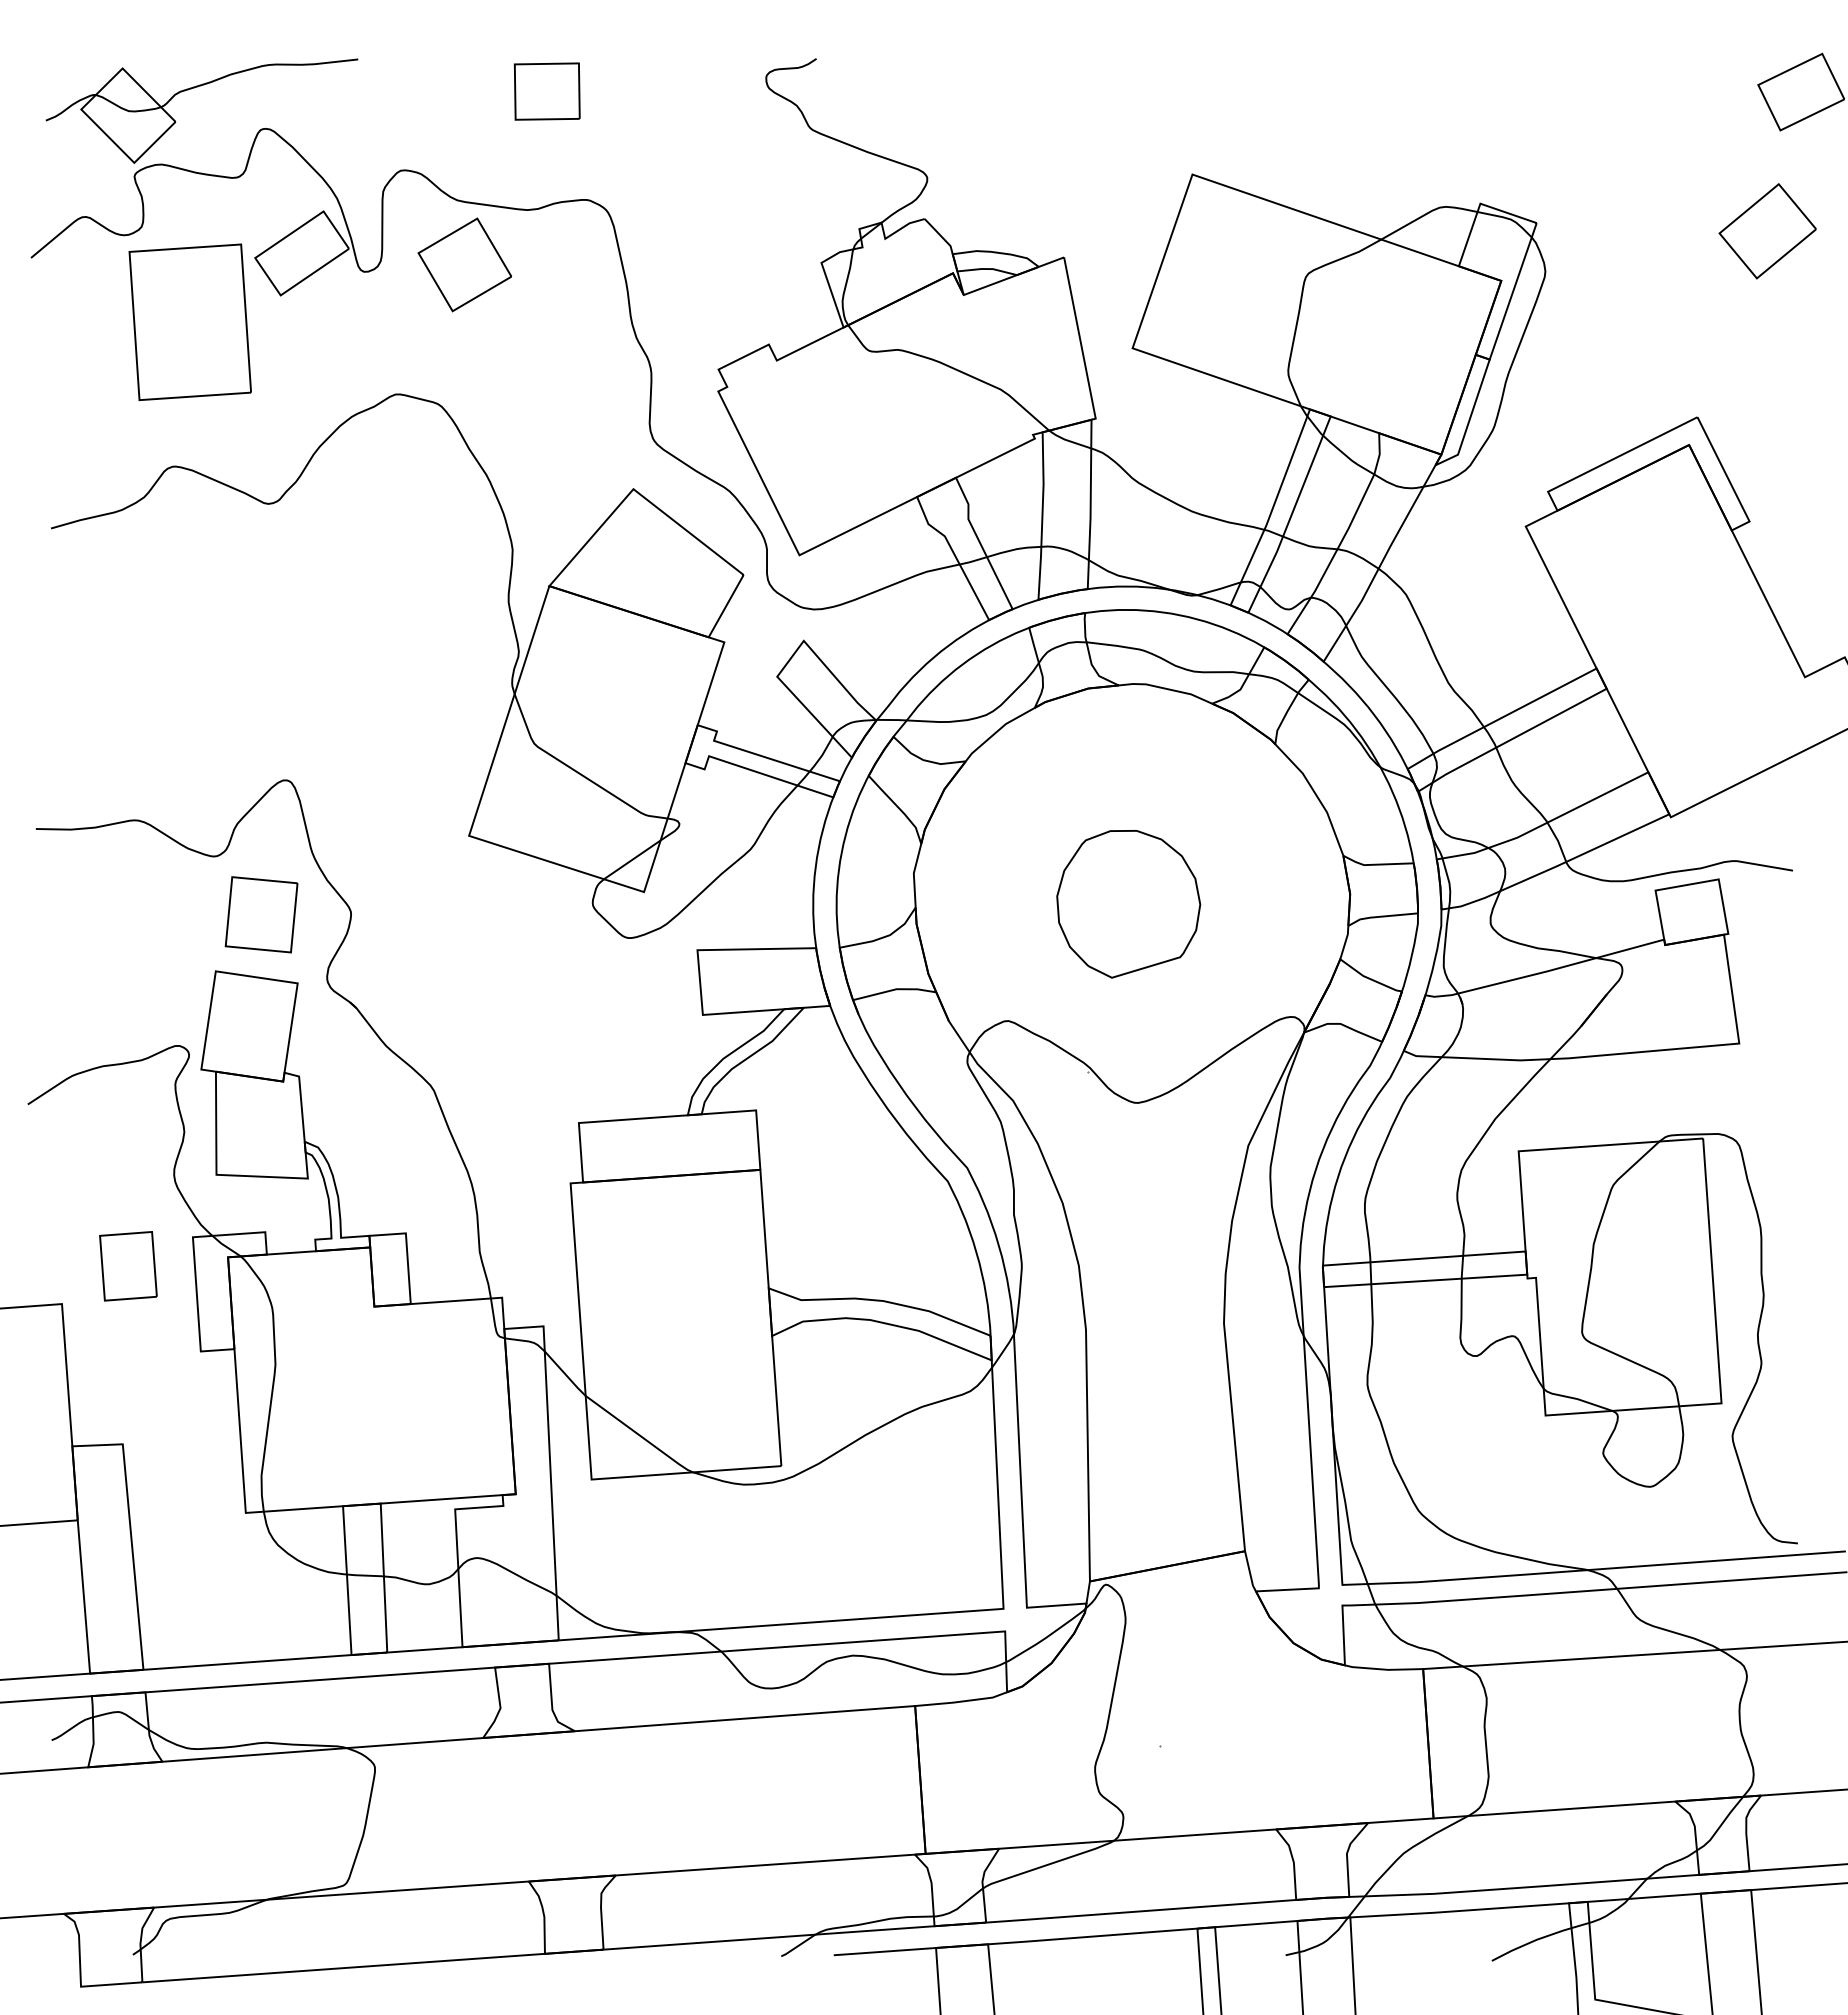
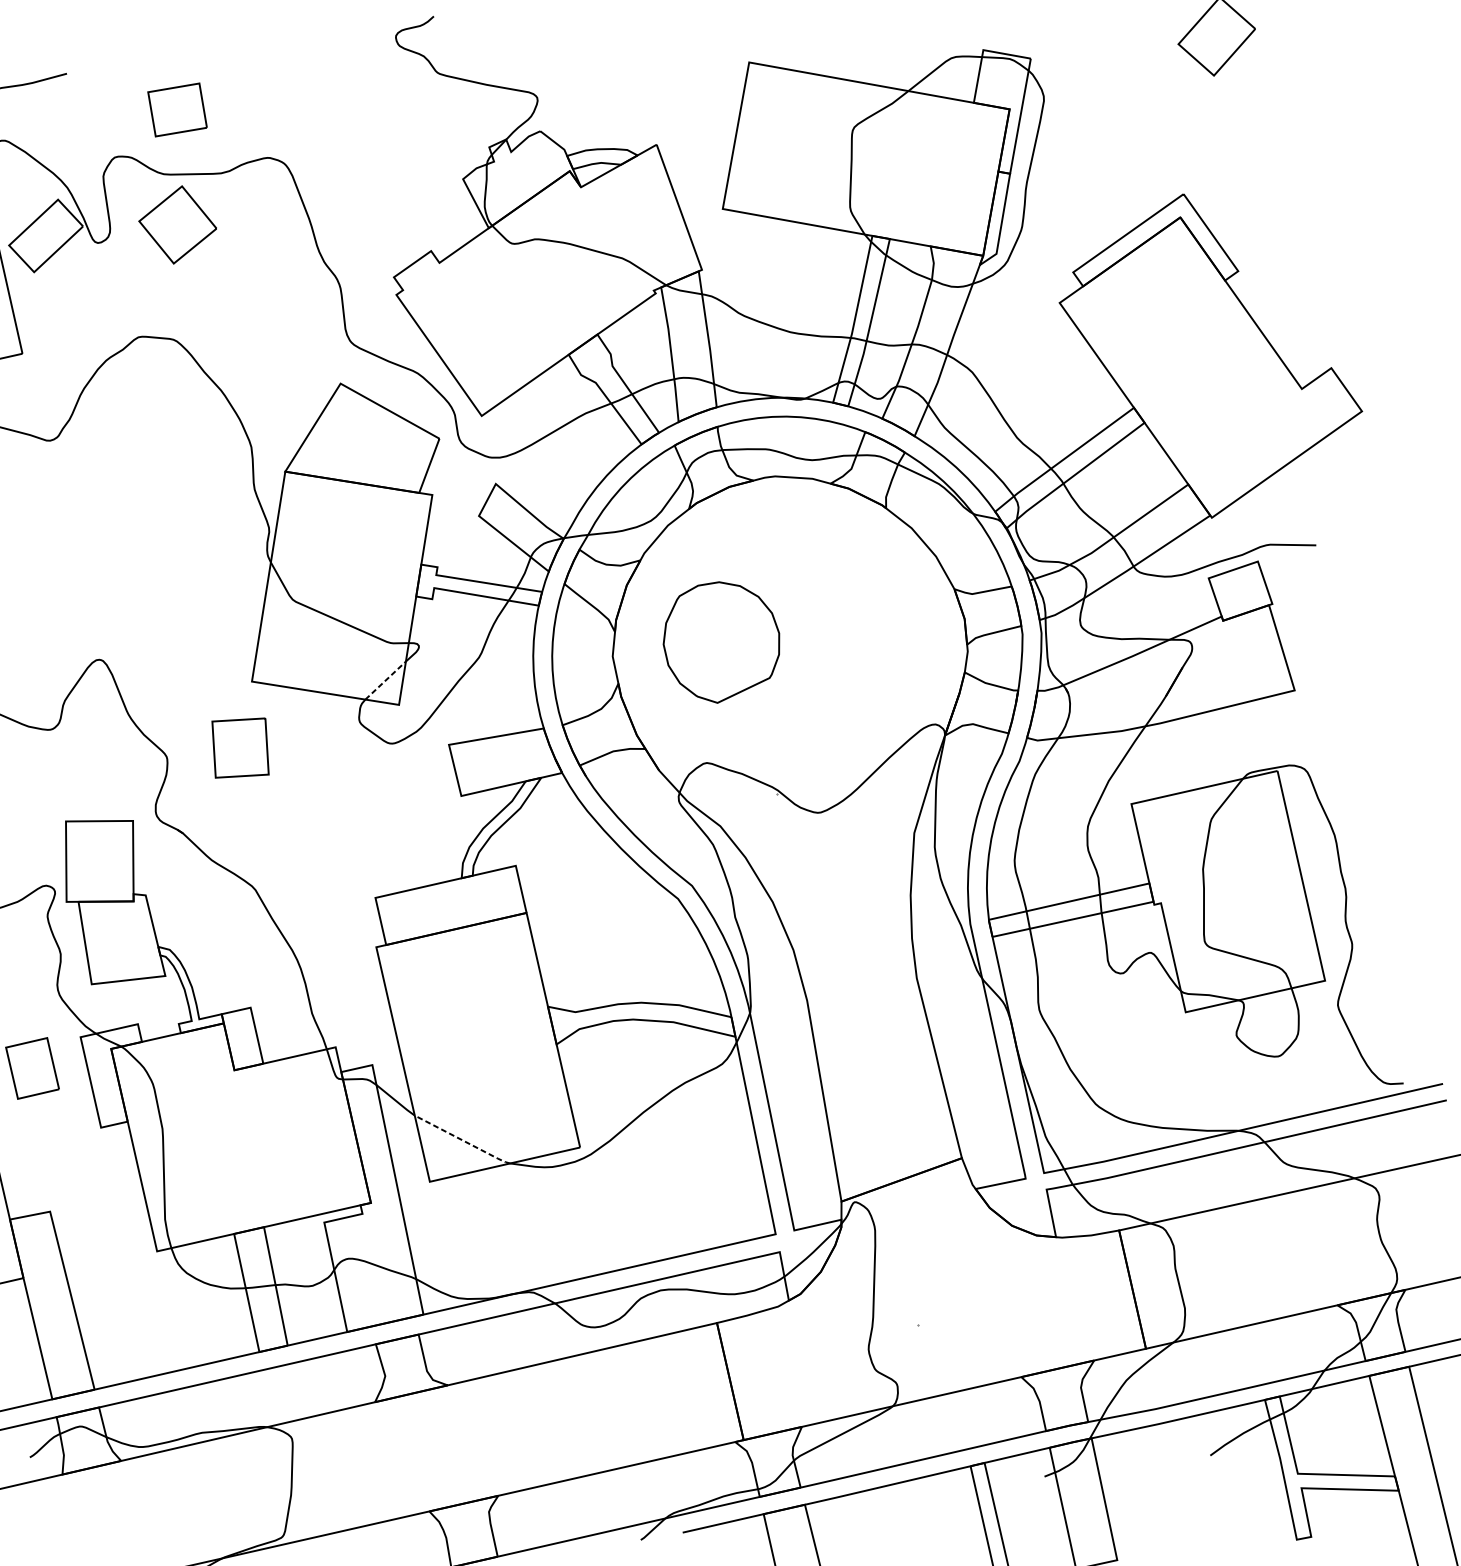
part: (546, 91) -> (176, 110), moved
line: (632, 859) -> (385, 680), solid -> dashed
part: (1128, 904) -> (721, 642), moved
part: (261, 914) -> (240, 747), moved
line: (639, 1435) -> (462, 1140), solid -> dashed

